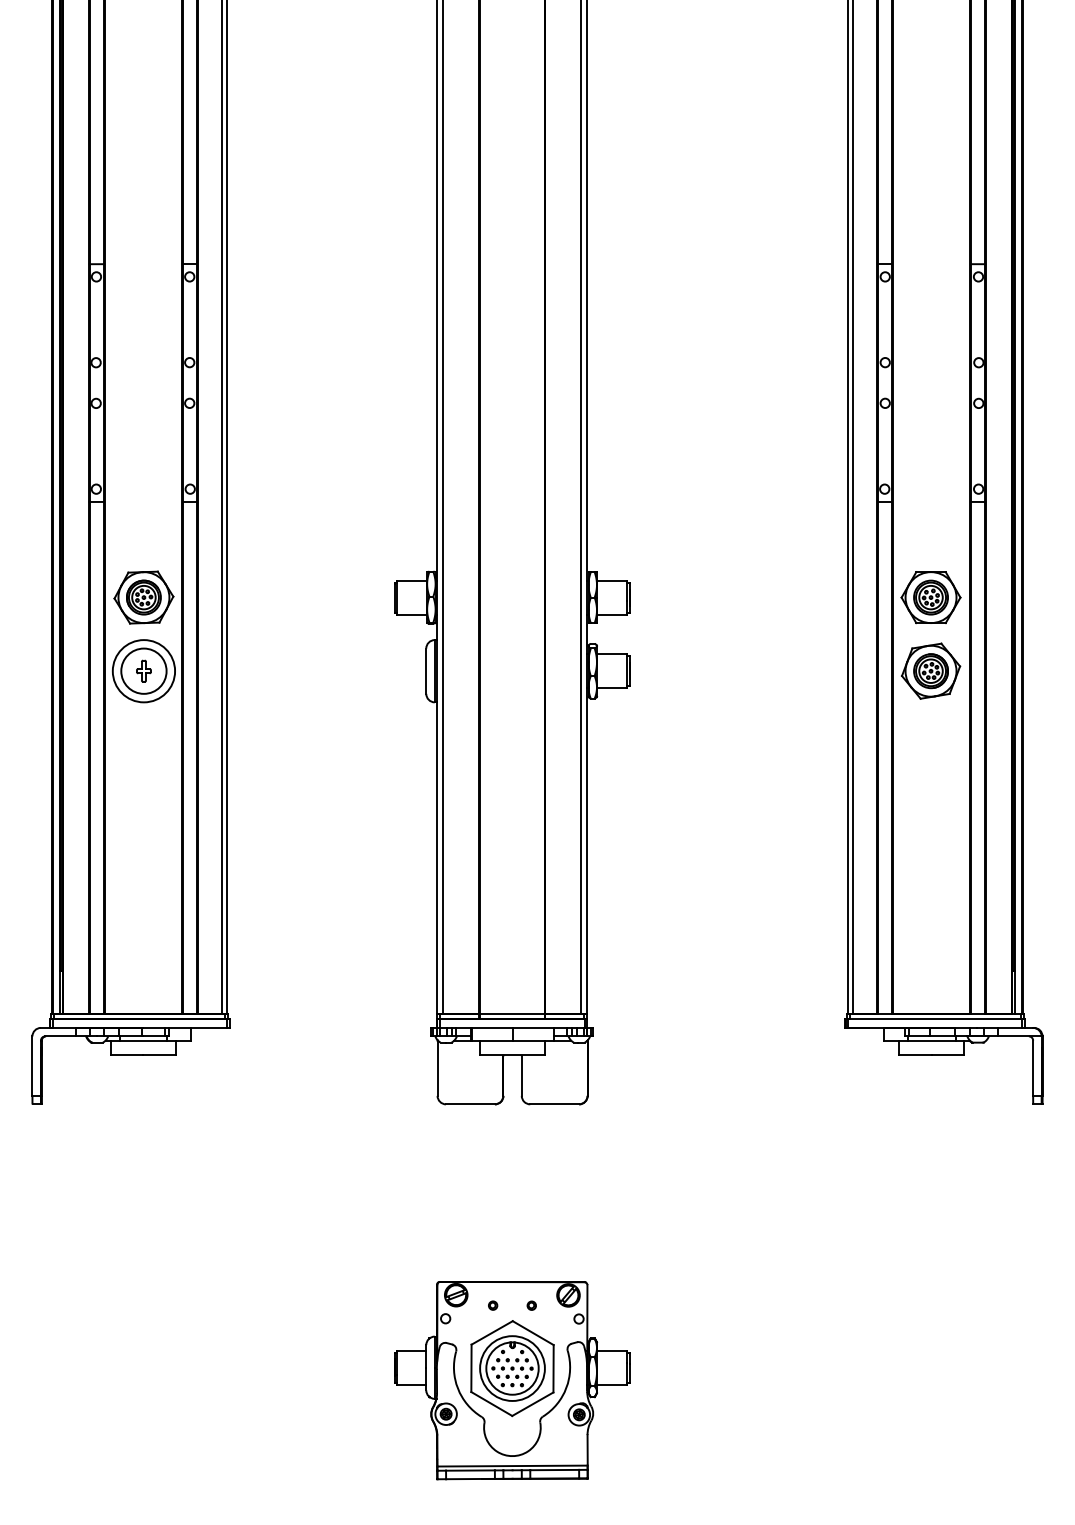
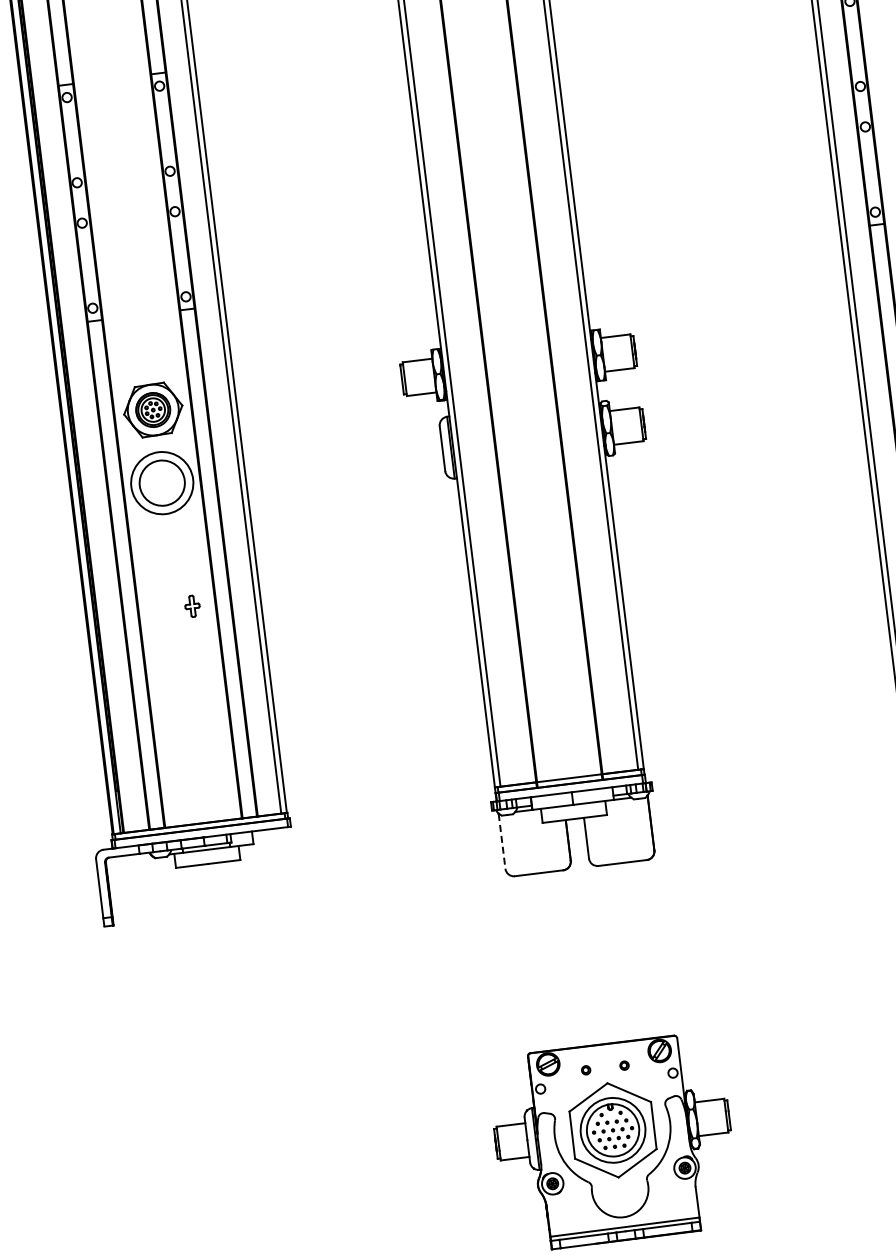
part: (143, 670) -> (191, 605), moved
line: (437, 1068) -> (502, 841), solid -> dashed

